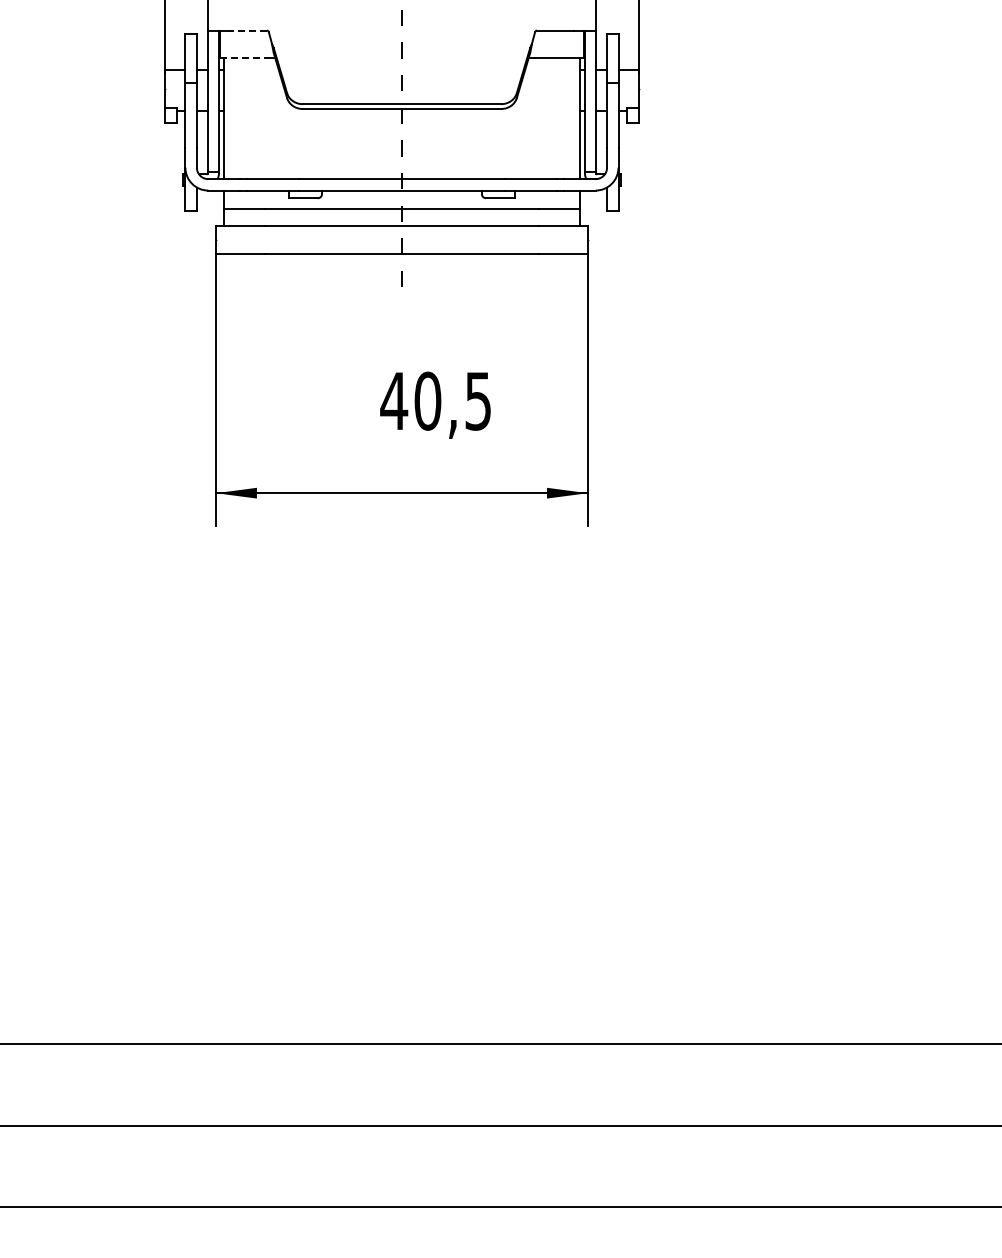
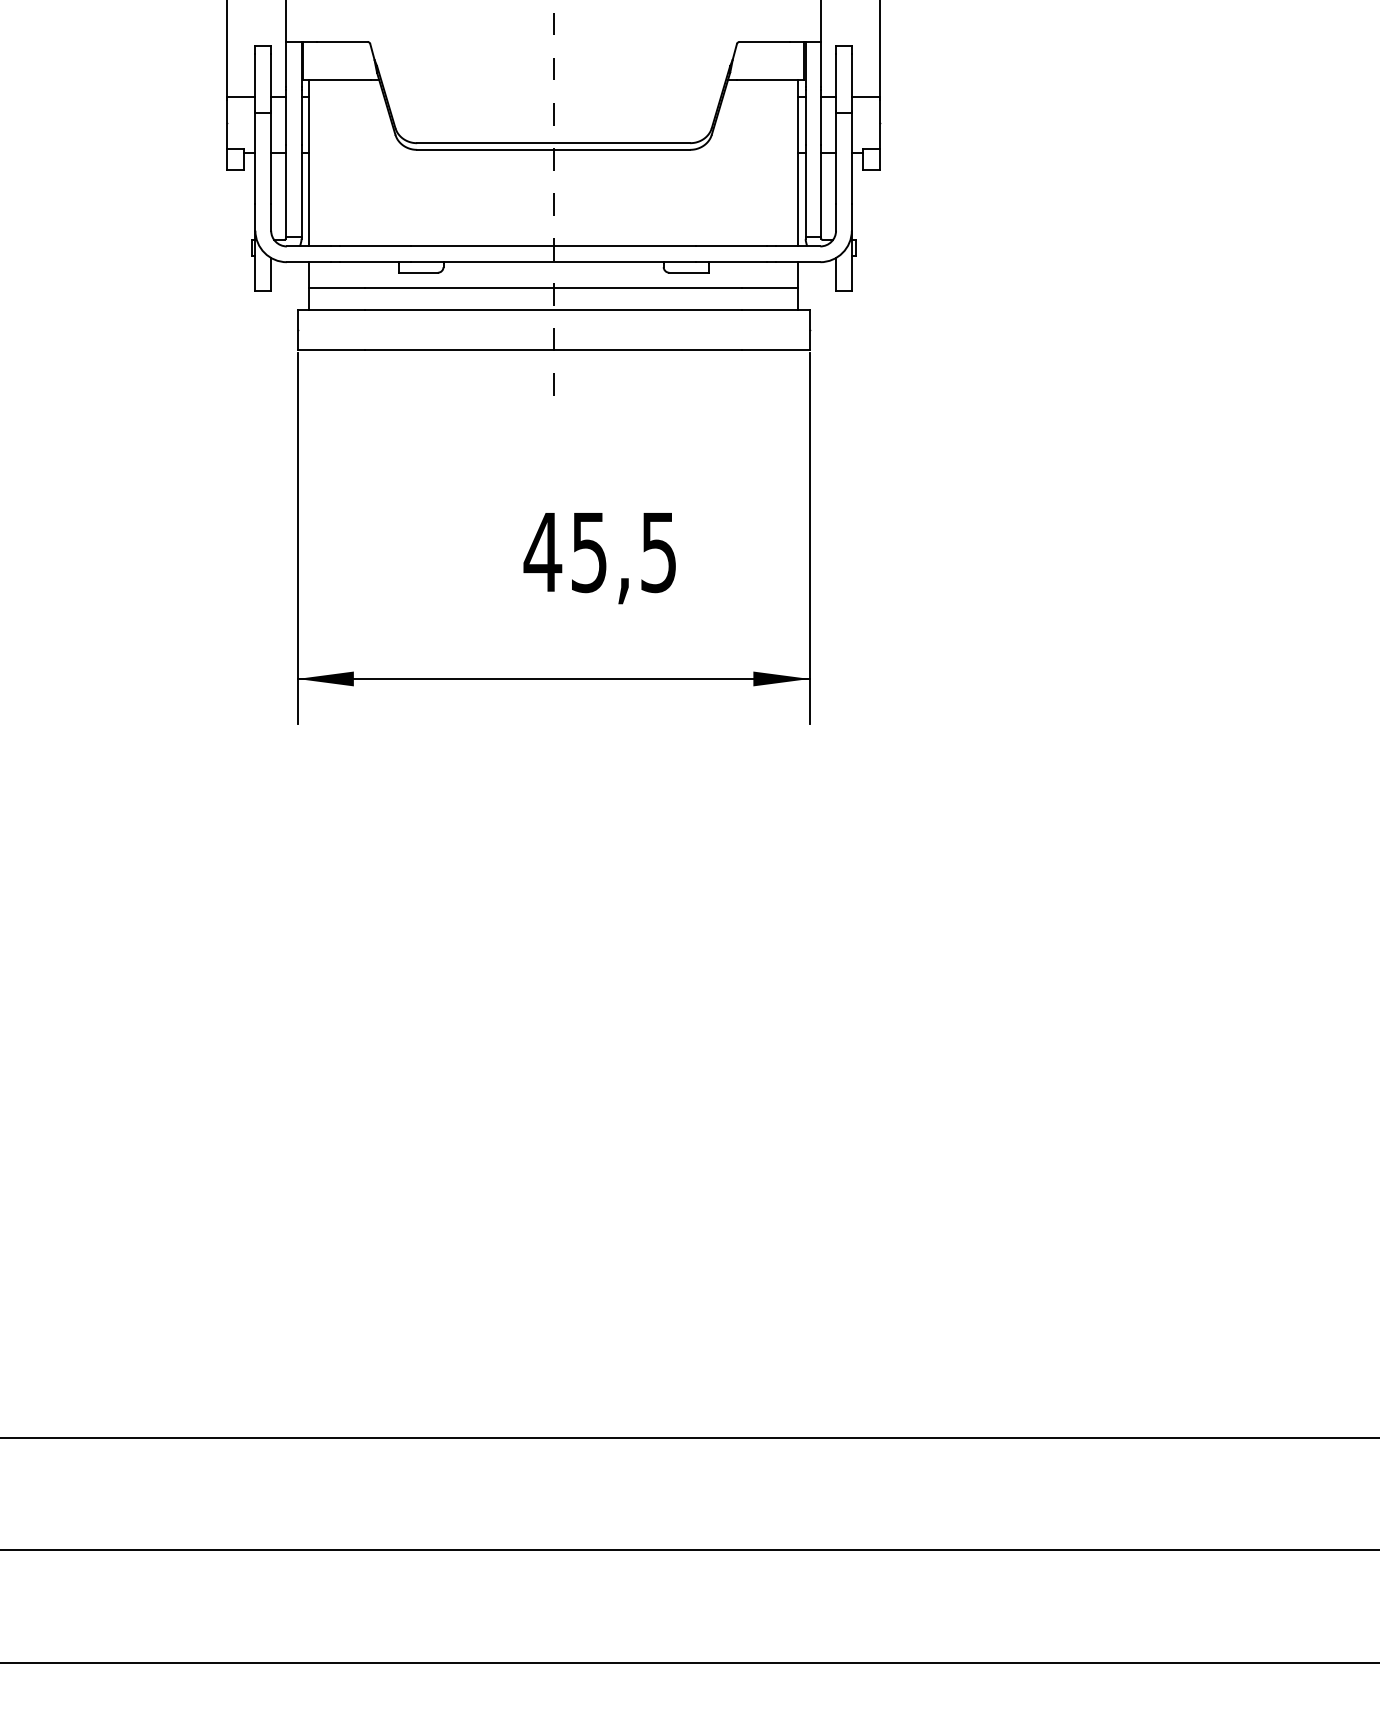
line: (248, 30) -> (342, 41), dashed -> solid
line: (244, 58) -> (336, 80), dashed -> solid
text: (427, 400) -> (588, 551), 40,5 -> 45,5

